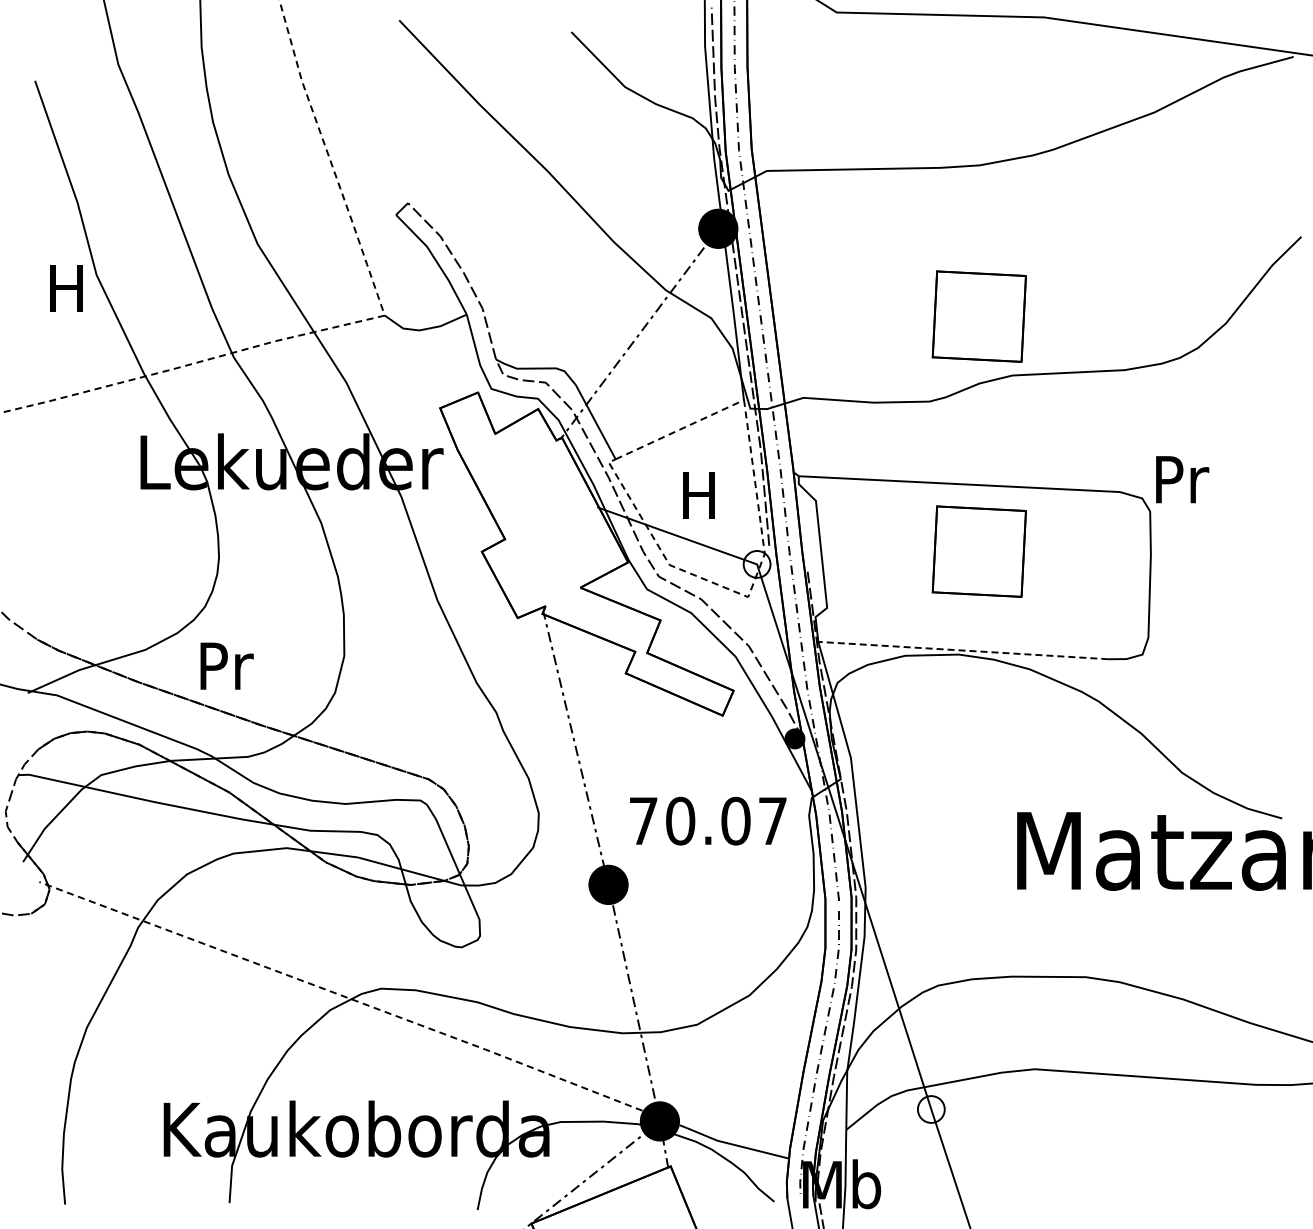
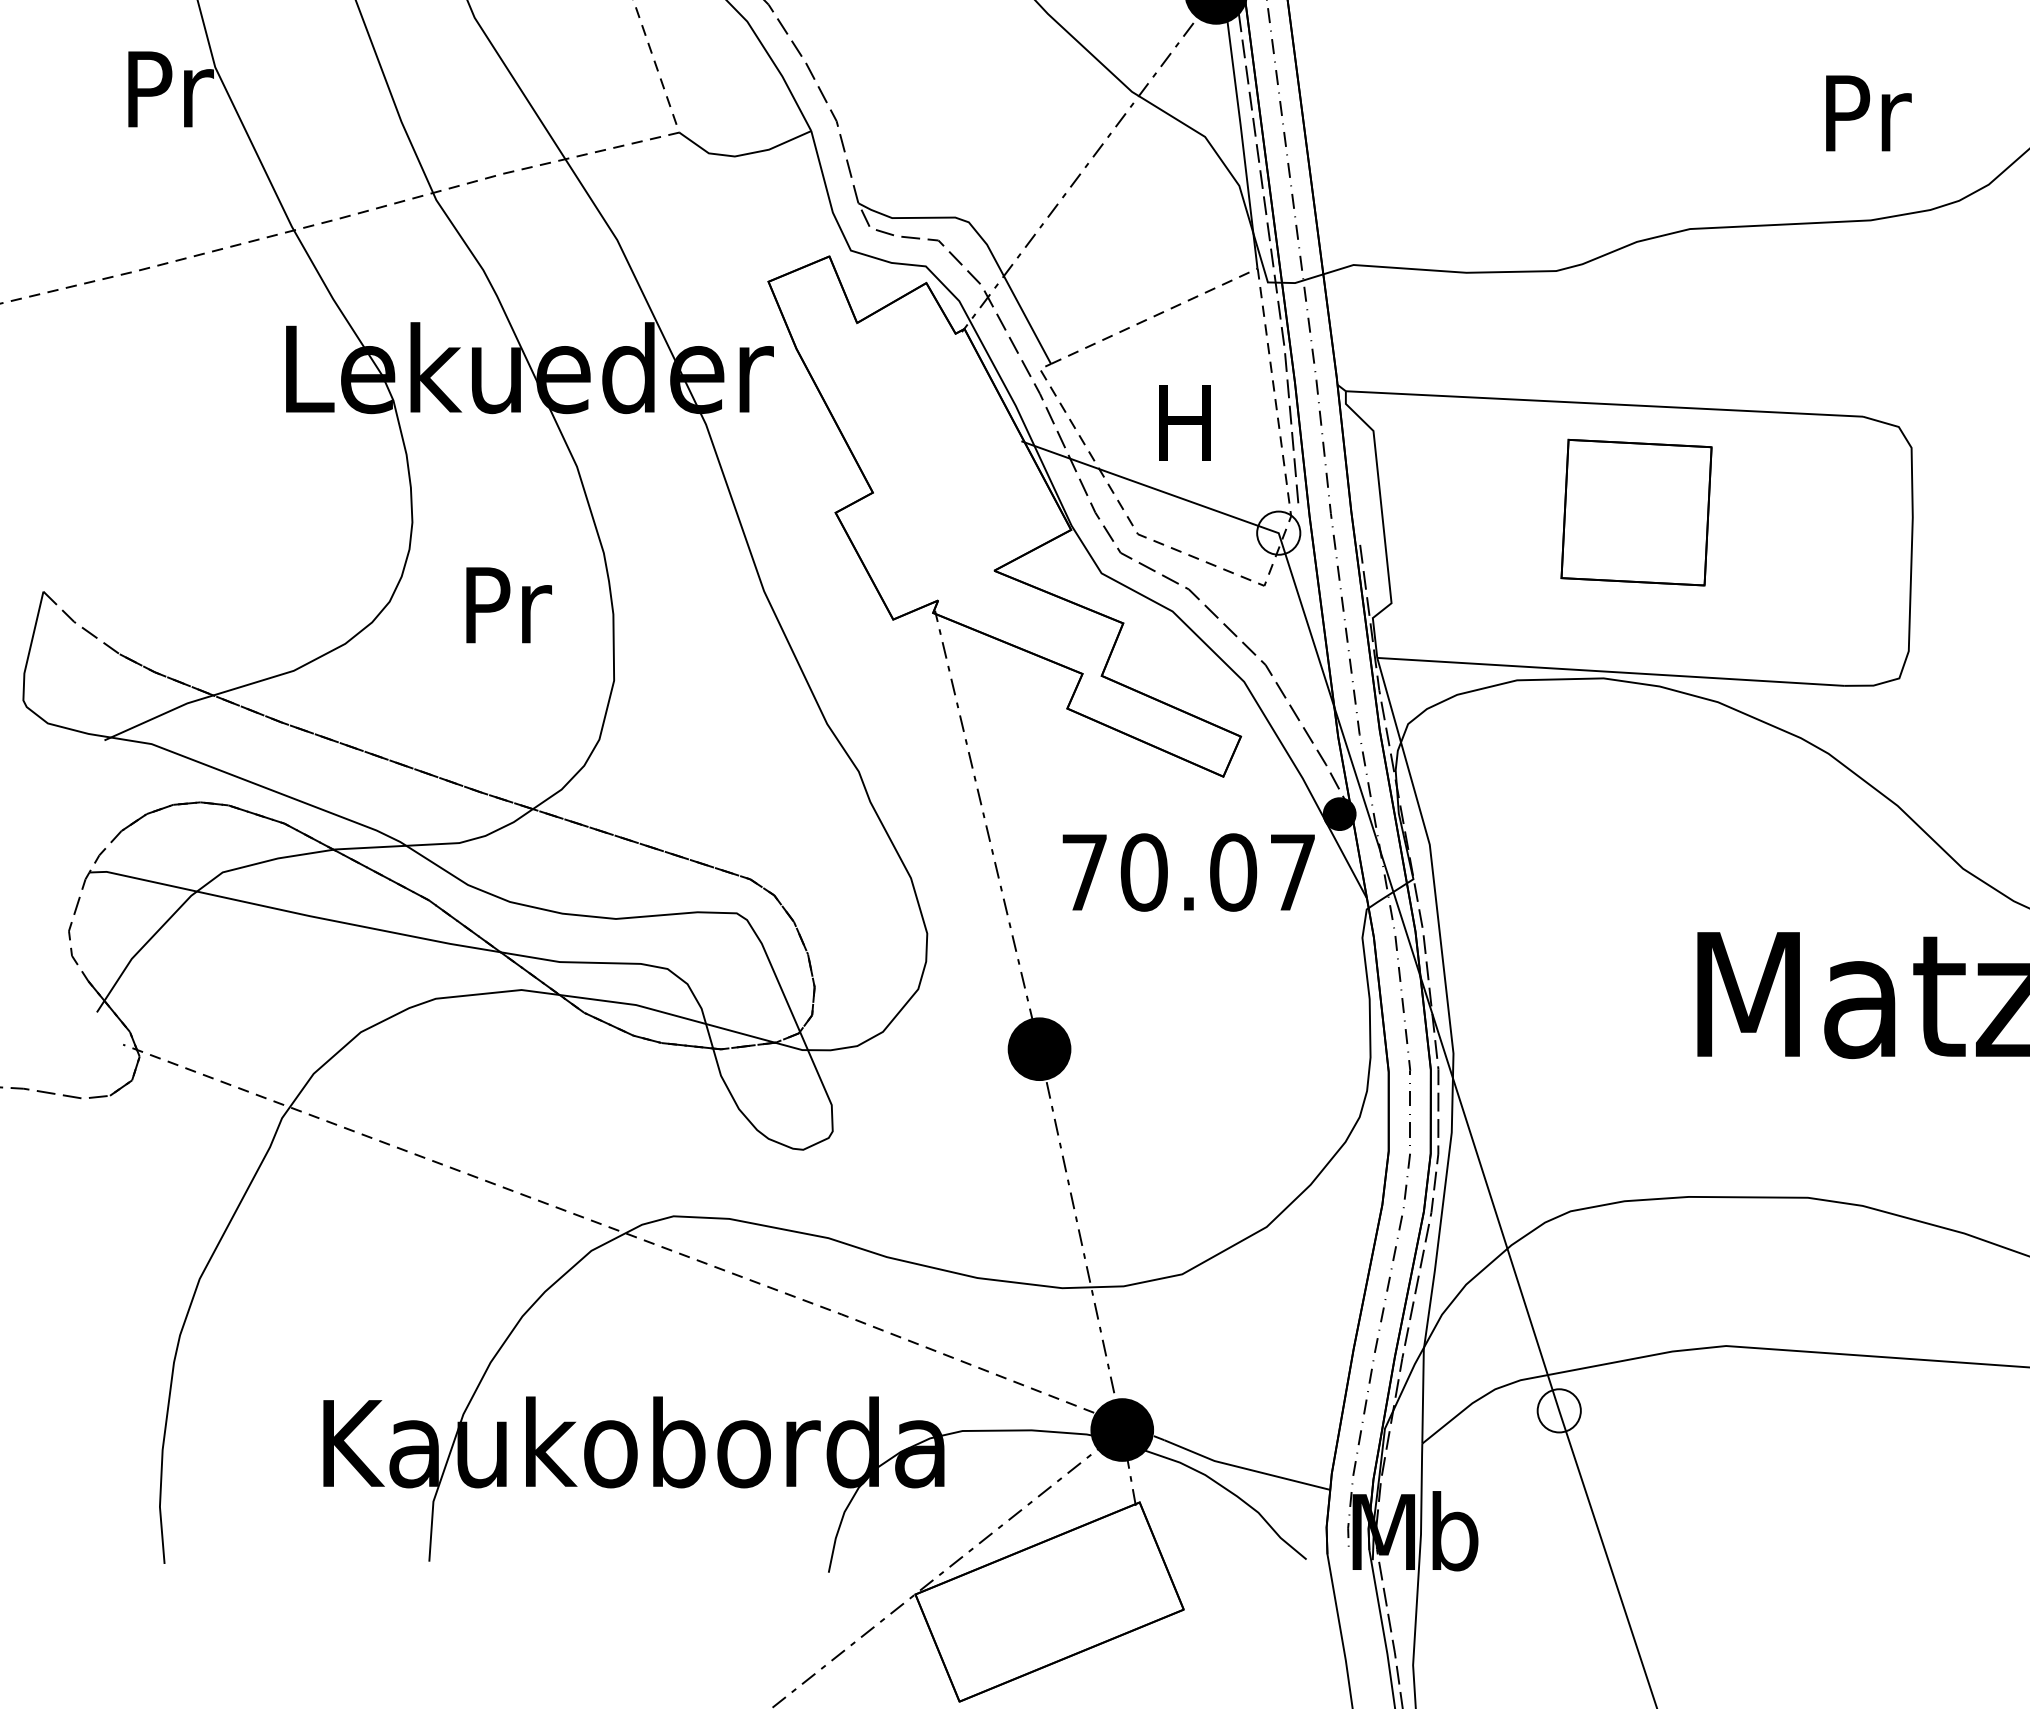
text: (68, 288) -> (170, 88), H -> Pr
part: (978, 316) -> (1635, 134), removed
text: (1182, 479) -> (1868, 113), moved
line: (962, 650) -> (1609, 671), dashed -> solid
text: (226, 665) -> (508, 604), moved
text: (708, 820) -> (1189, 871), moved

